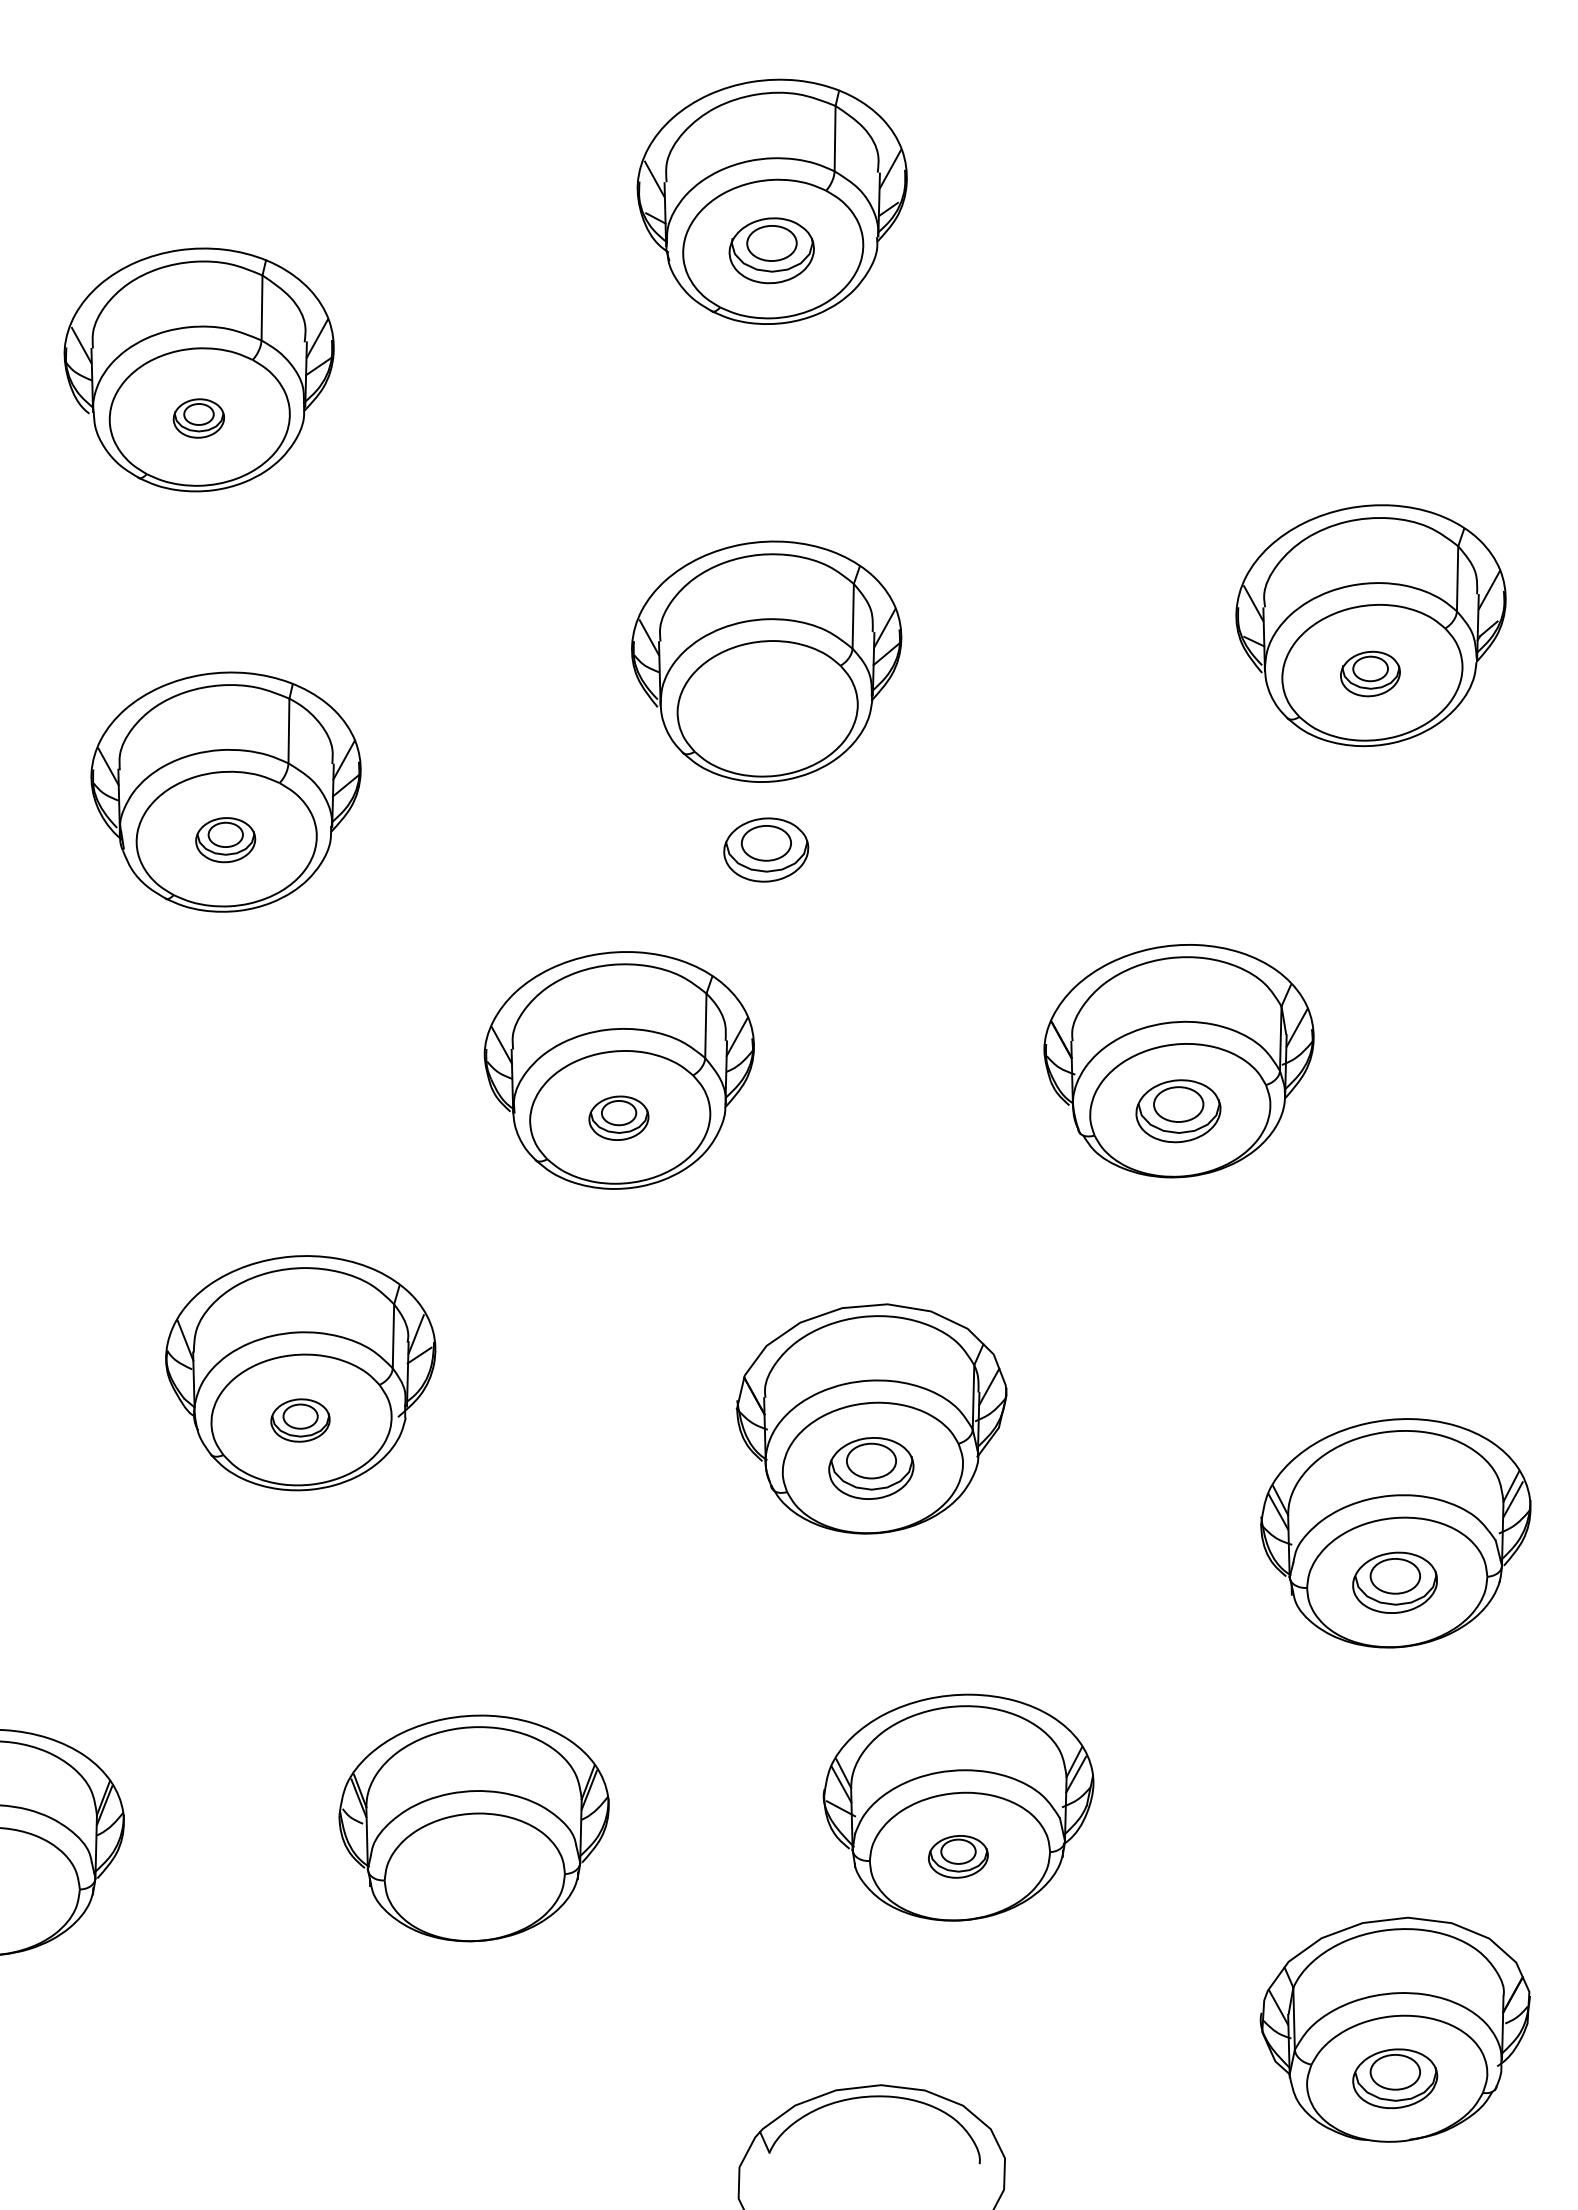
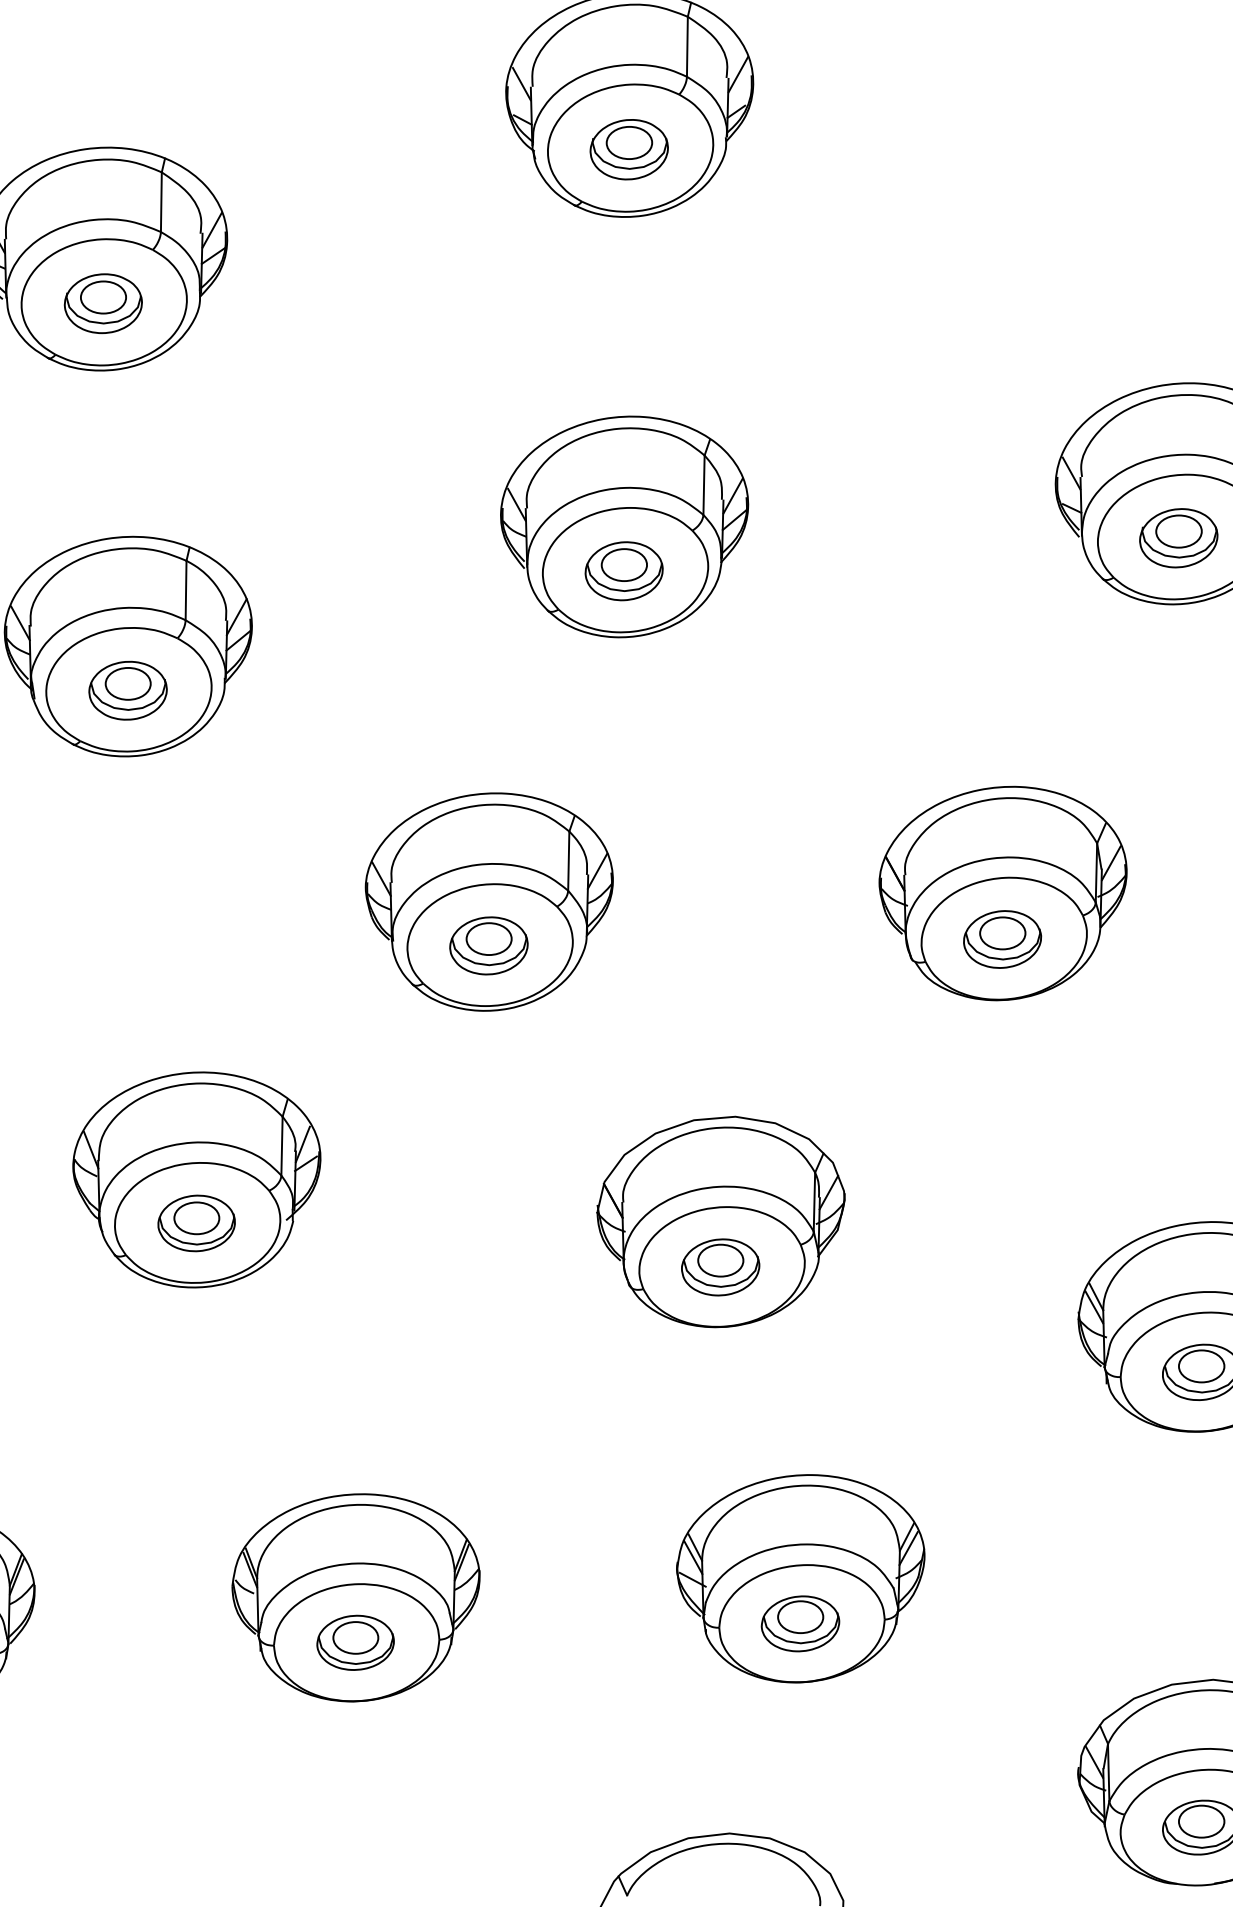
part: (198, 418) -> (103, 303), size x1.67
part: (1370, 673) -> (1178, 537), size x1.43
part: (225, 839) -> (127, 690), size x1.43
part: (766, 849) -> (624, 570), moved
part: (618, 1118) -> (488, 946), size x1.43
part: (300, 1420) -> (196, 1223), size x1.43
part: (958, 1856) -> (800, 1623), size x1.43
part: (473, 1877) -> (355, 1642), added

